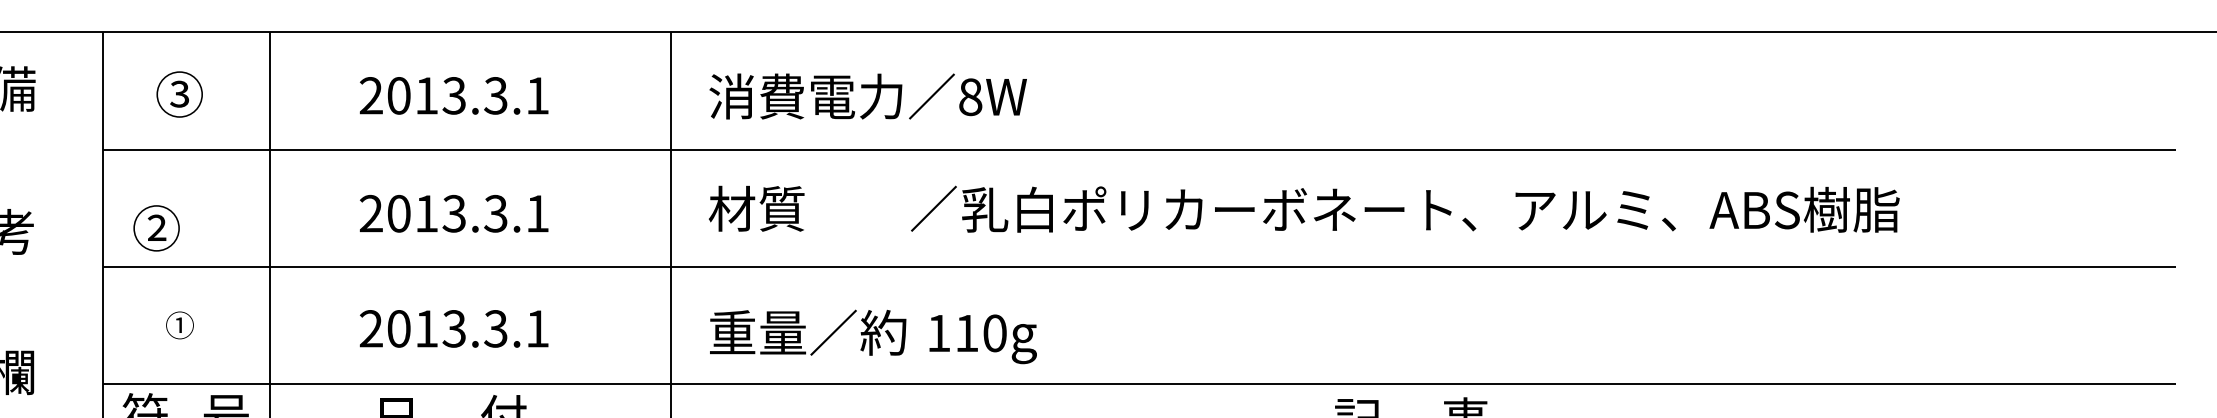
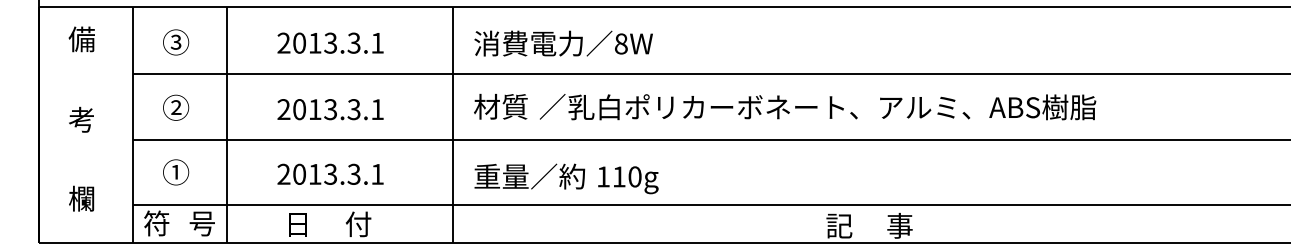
text: (1406, 210) -> (818, 107), moved
part: (157, 227) -> (176, 107), moved
part: (180, 325) -> (176, 172), size x1.67

